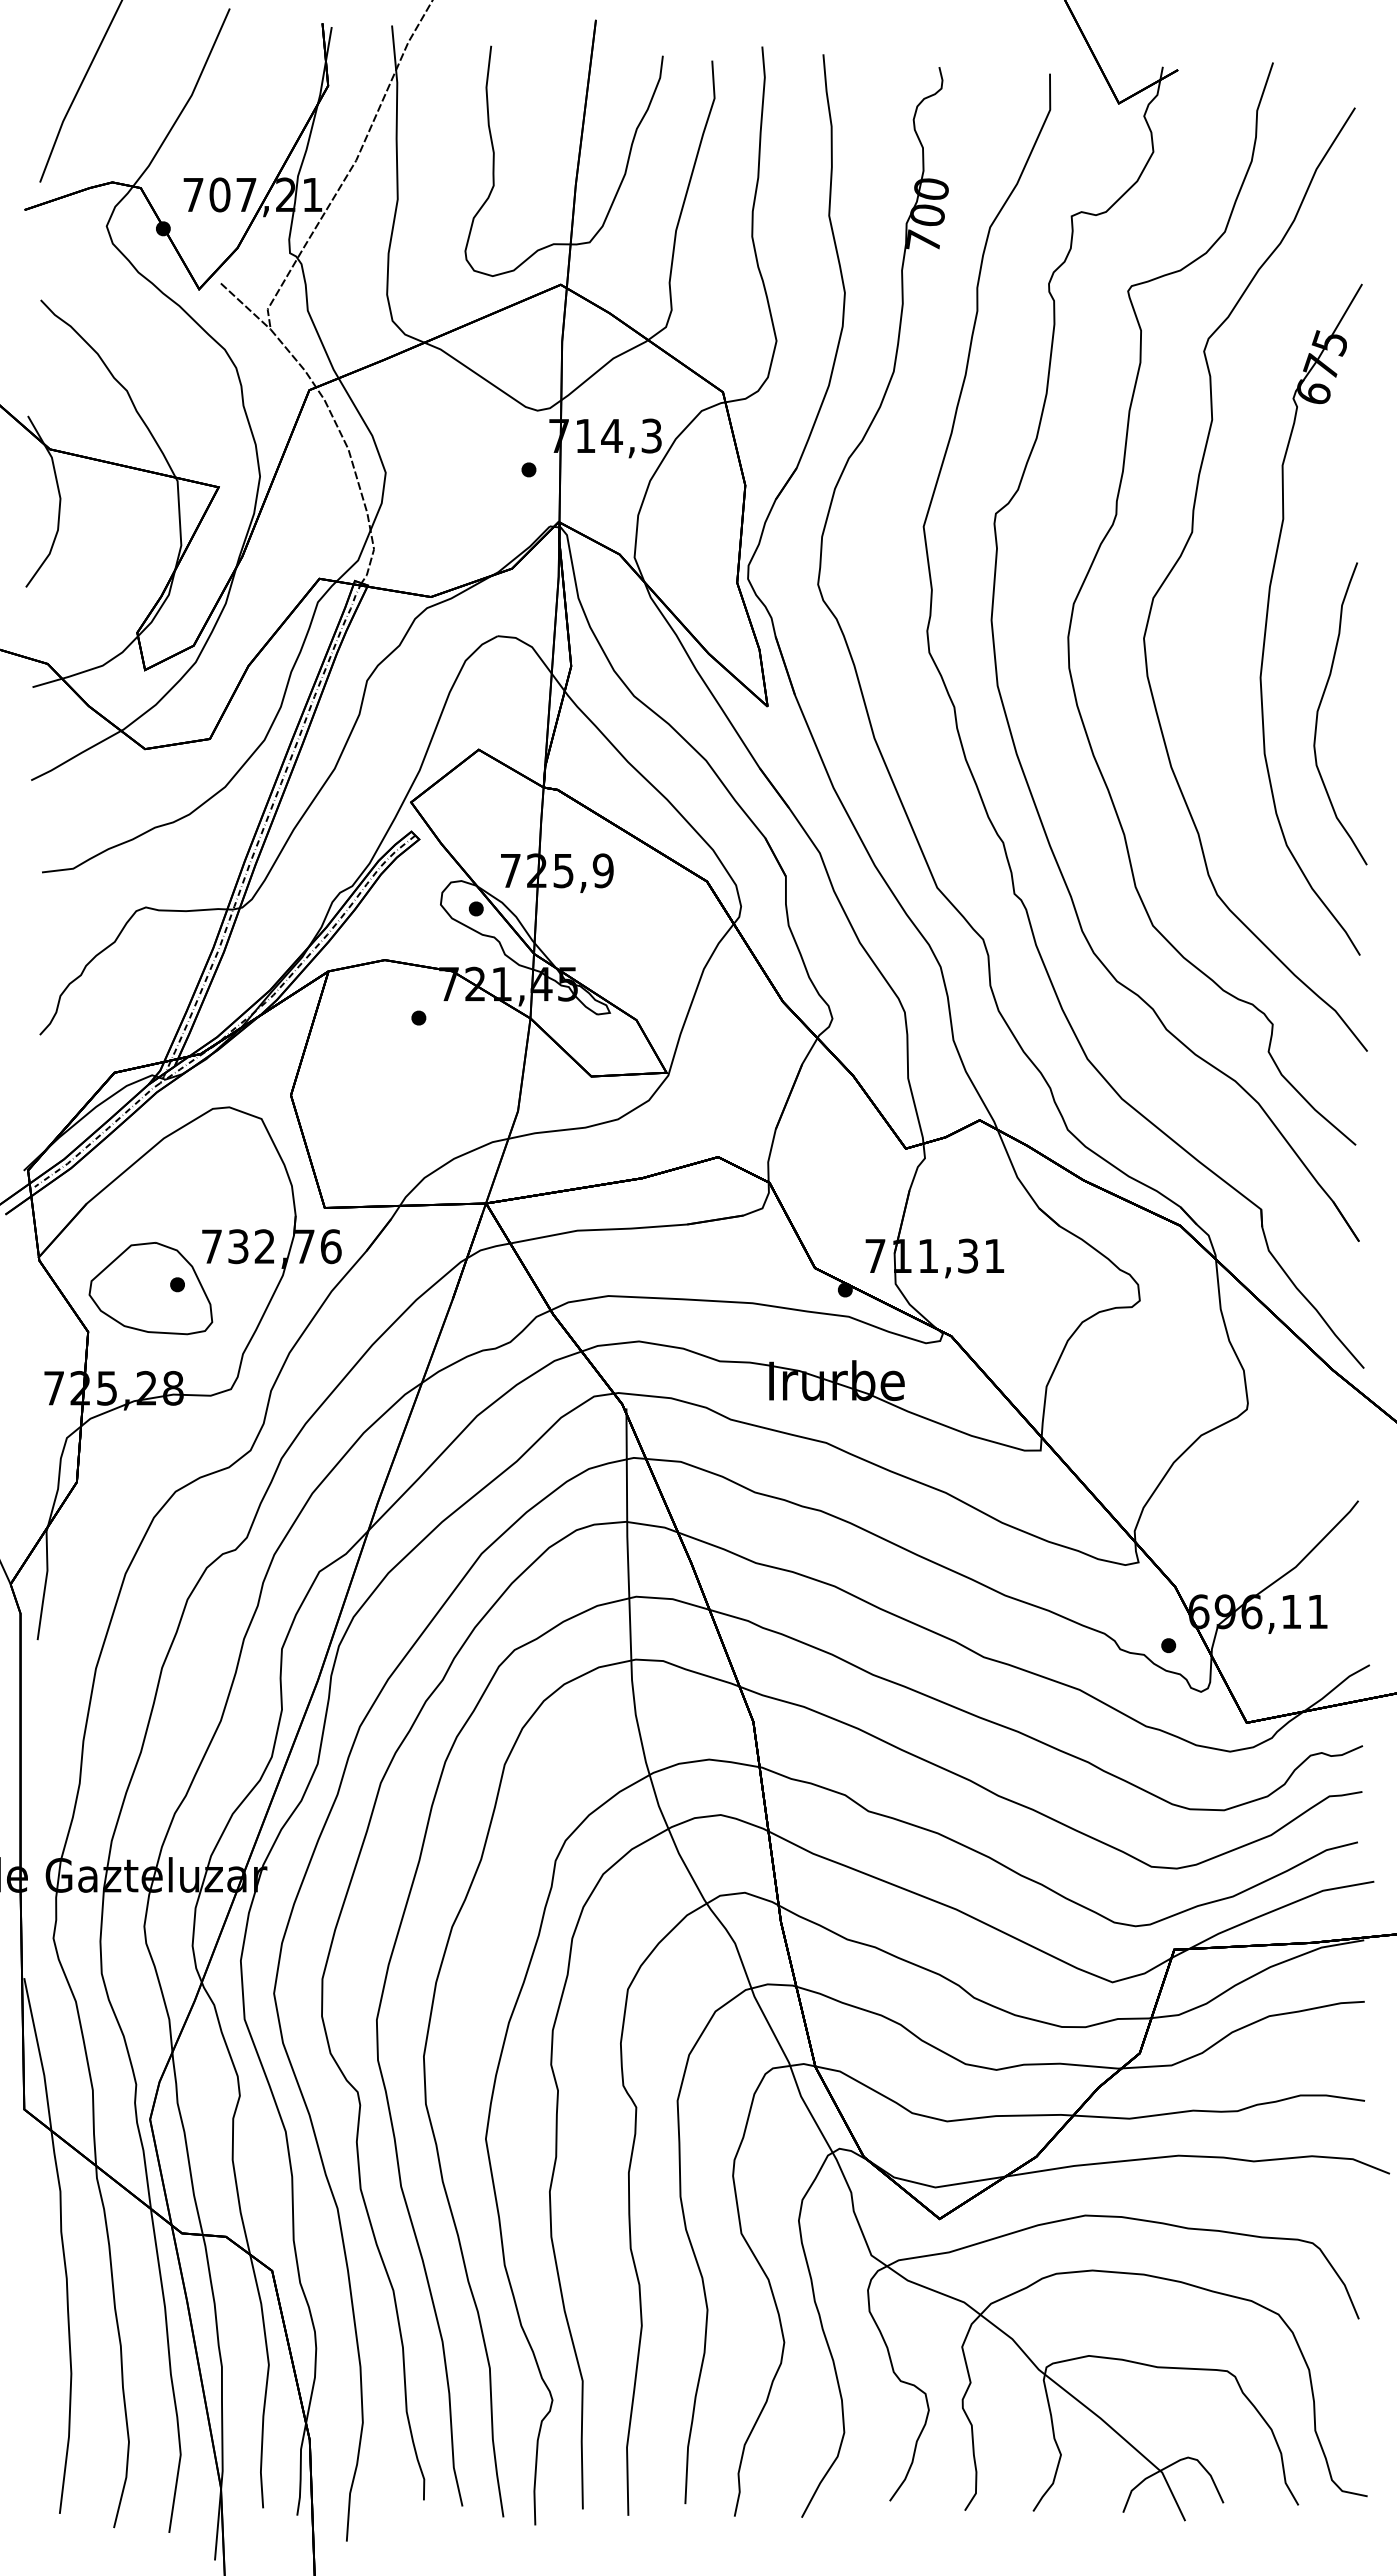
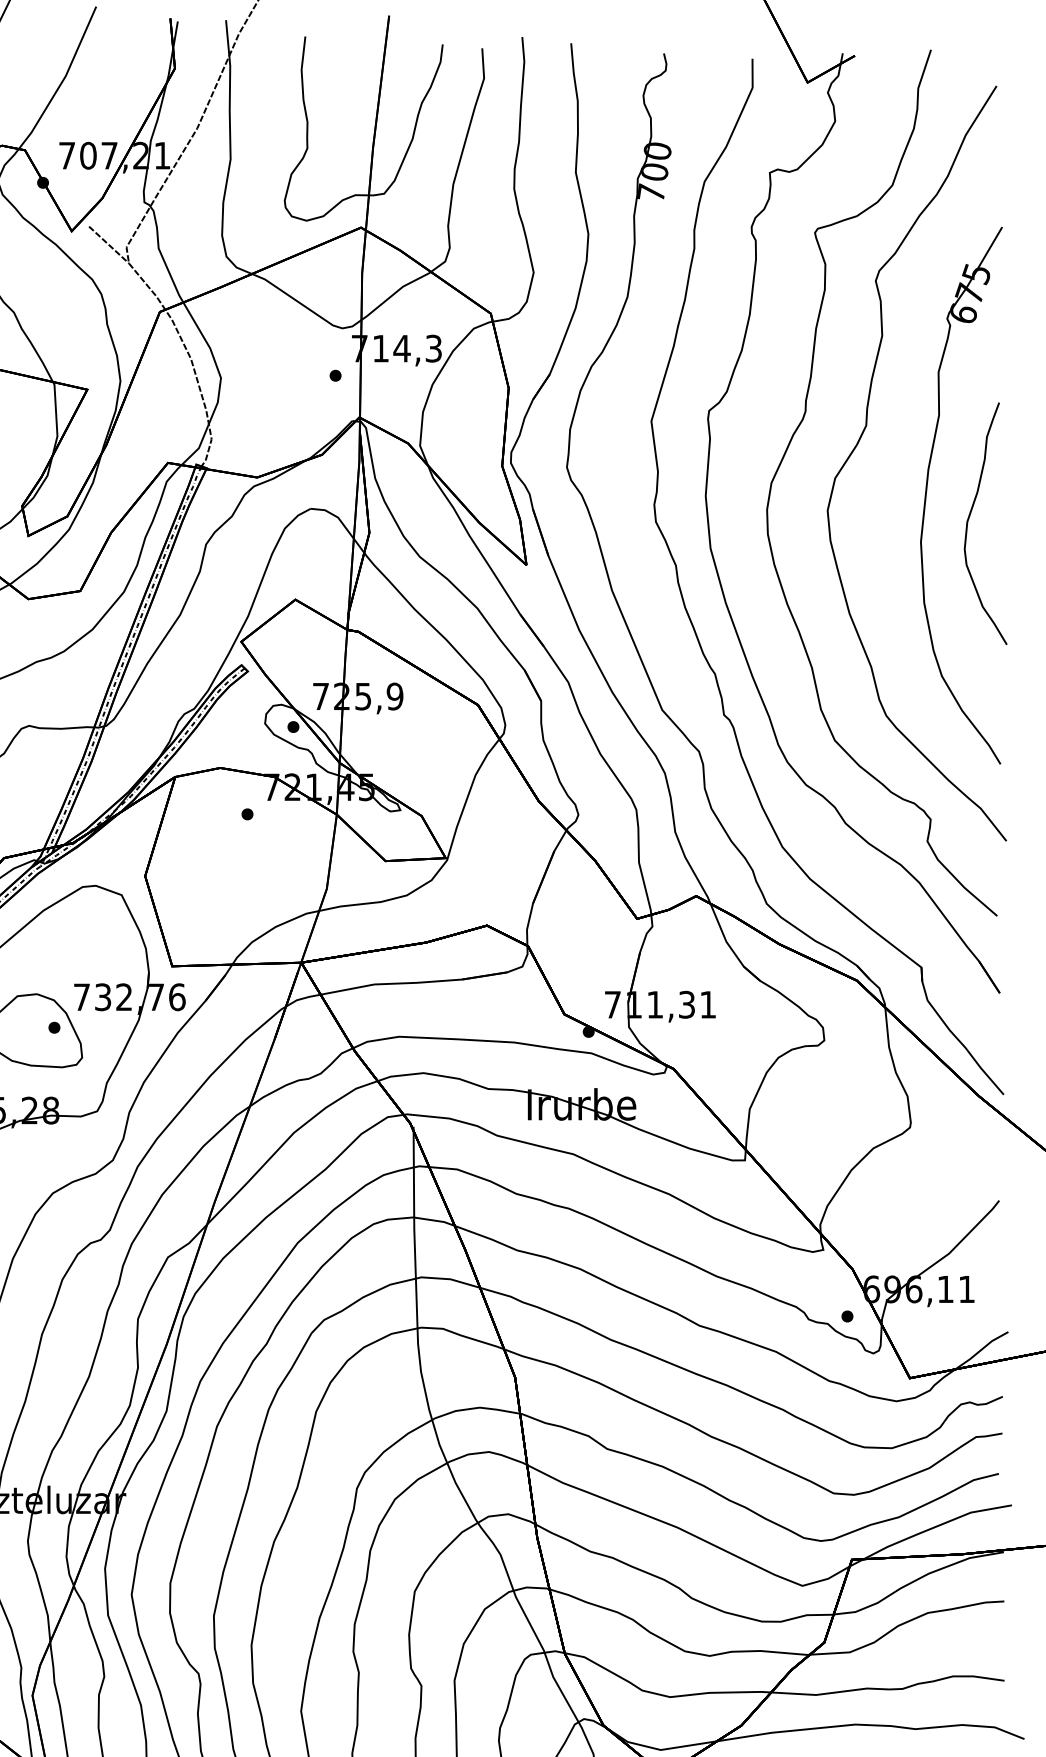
curve: (1320, 706) -> (969, 517), moved

